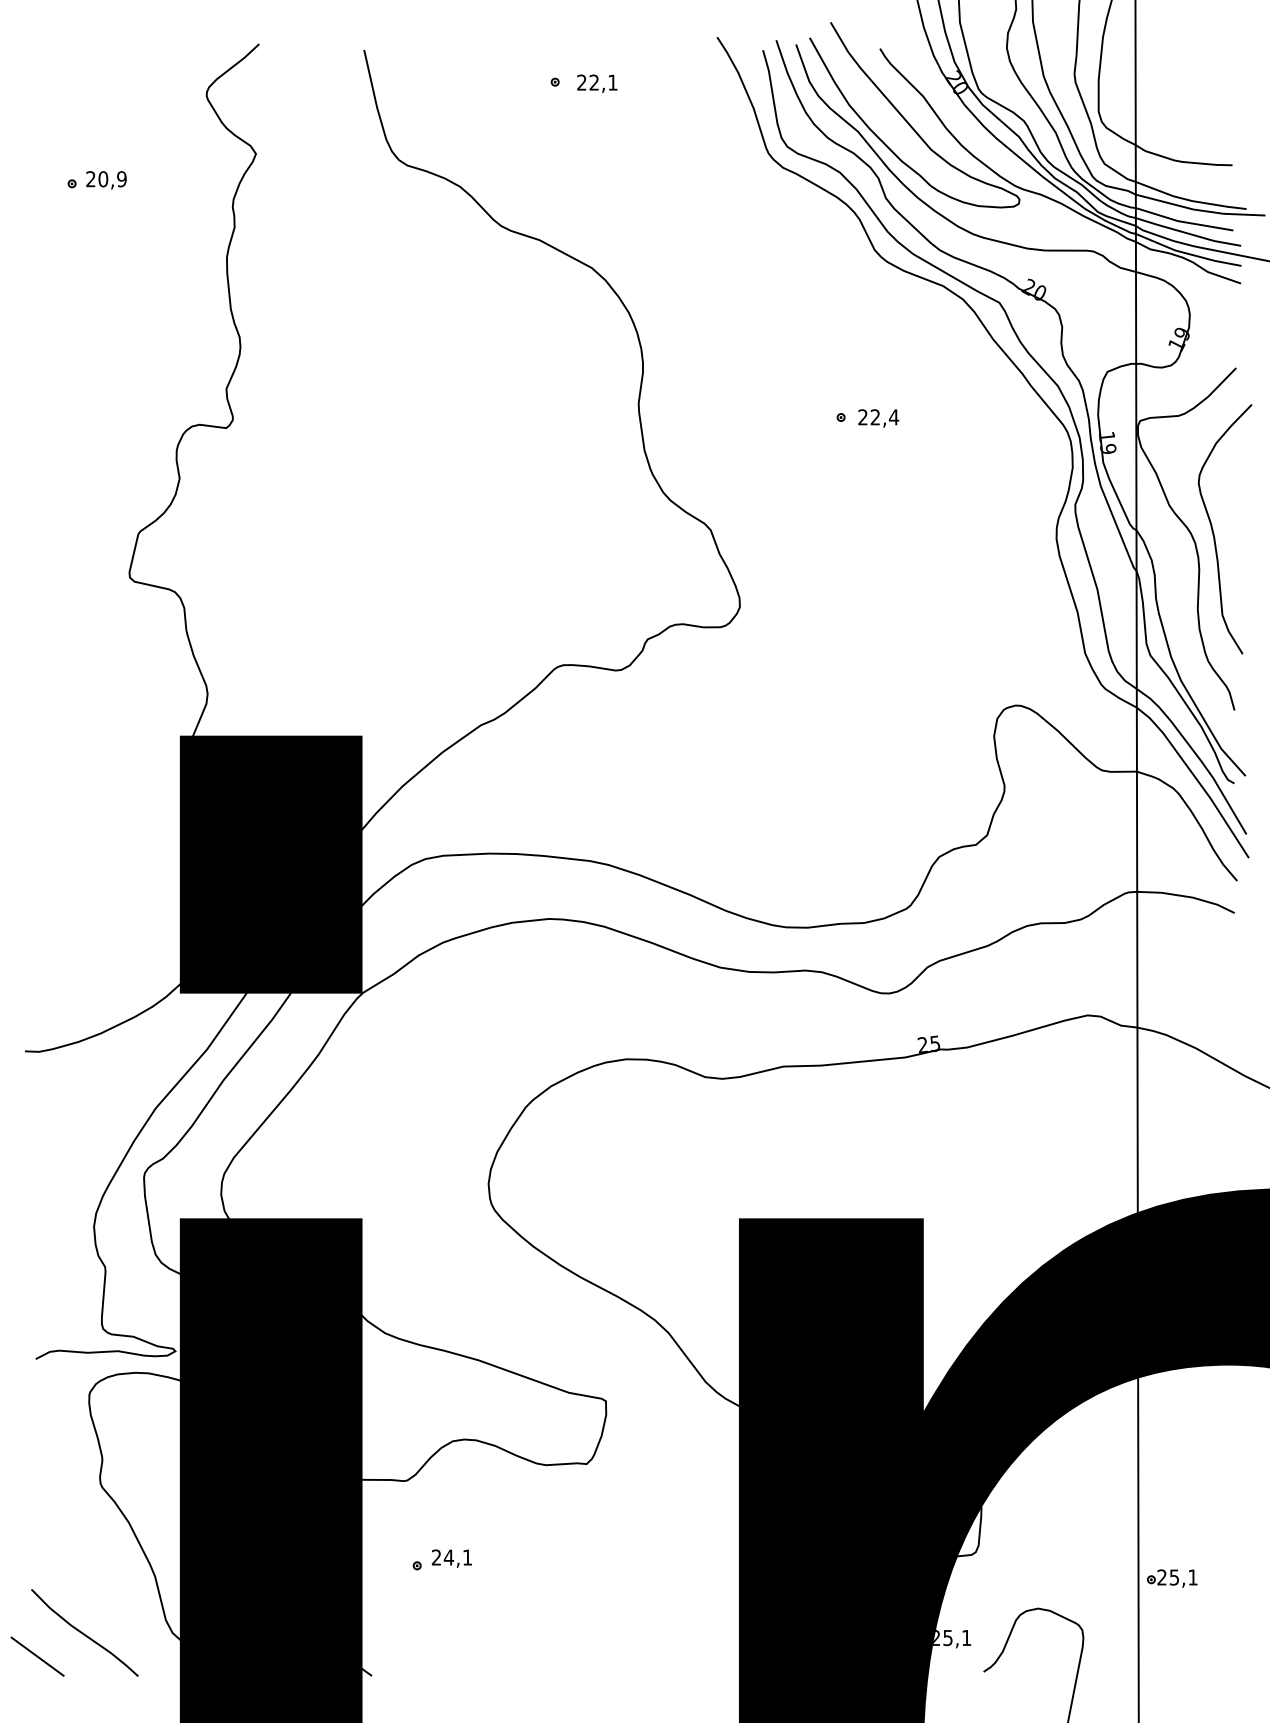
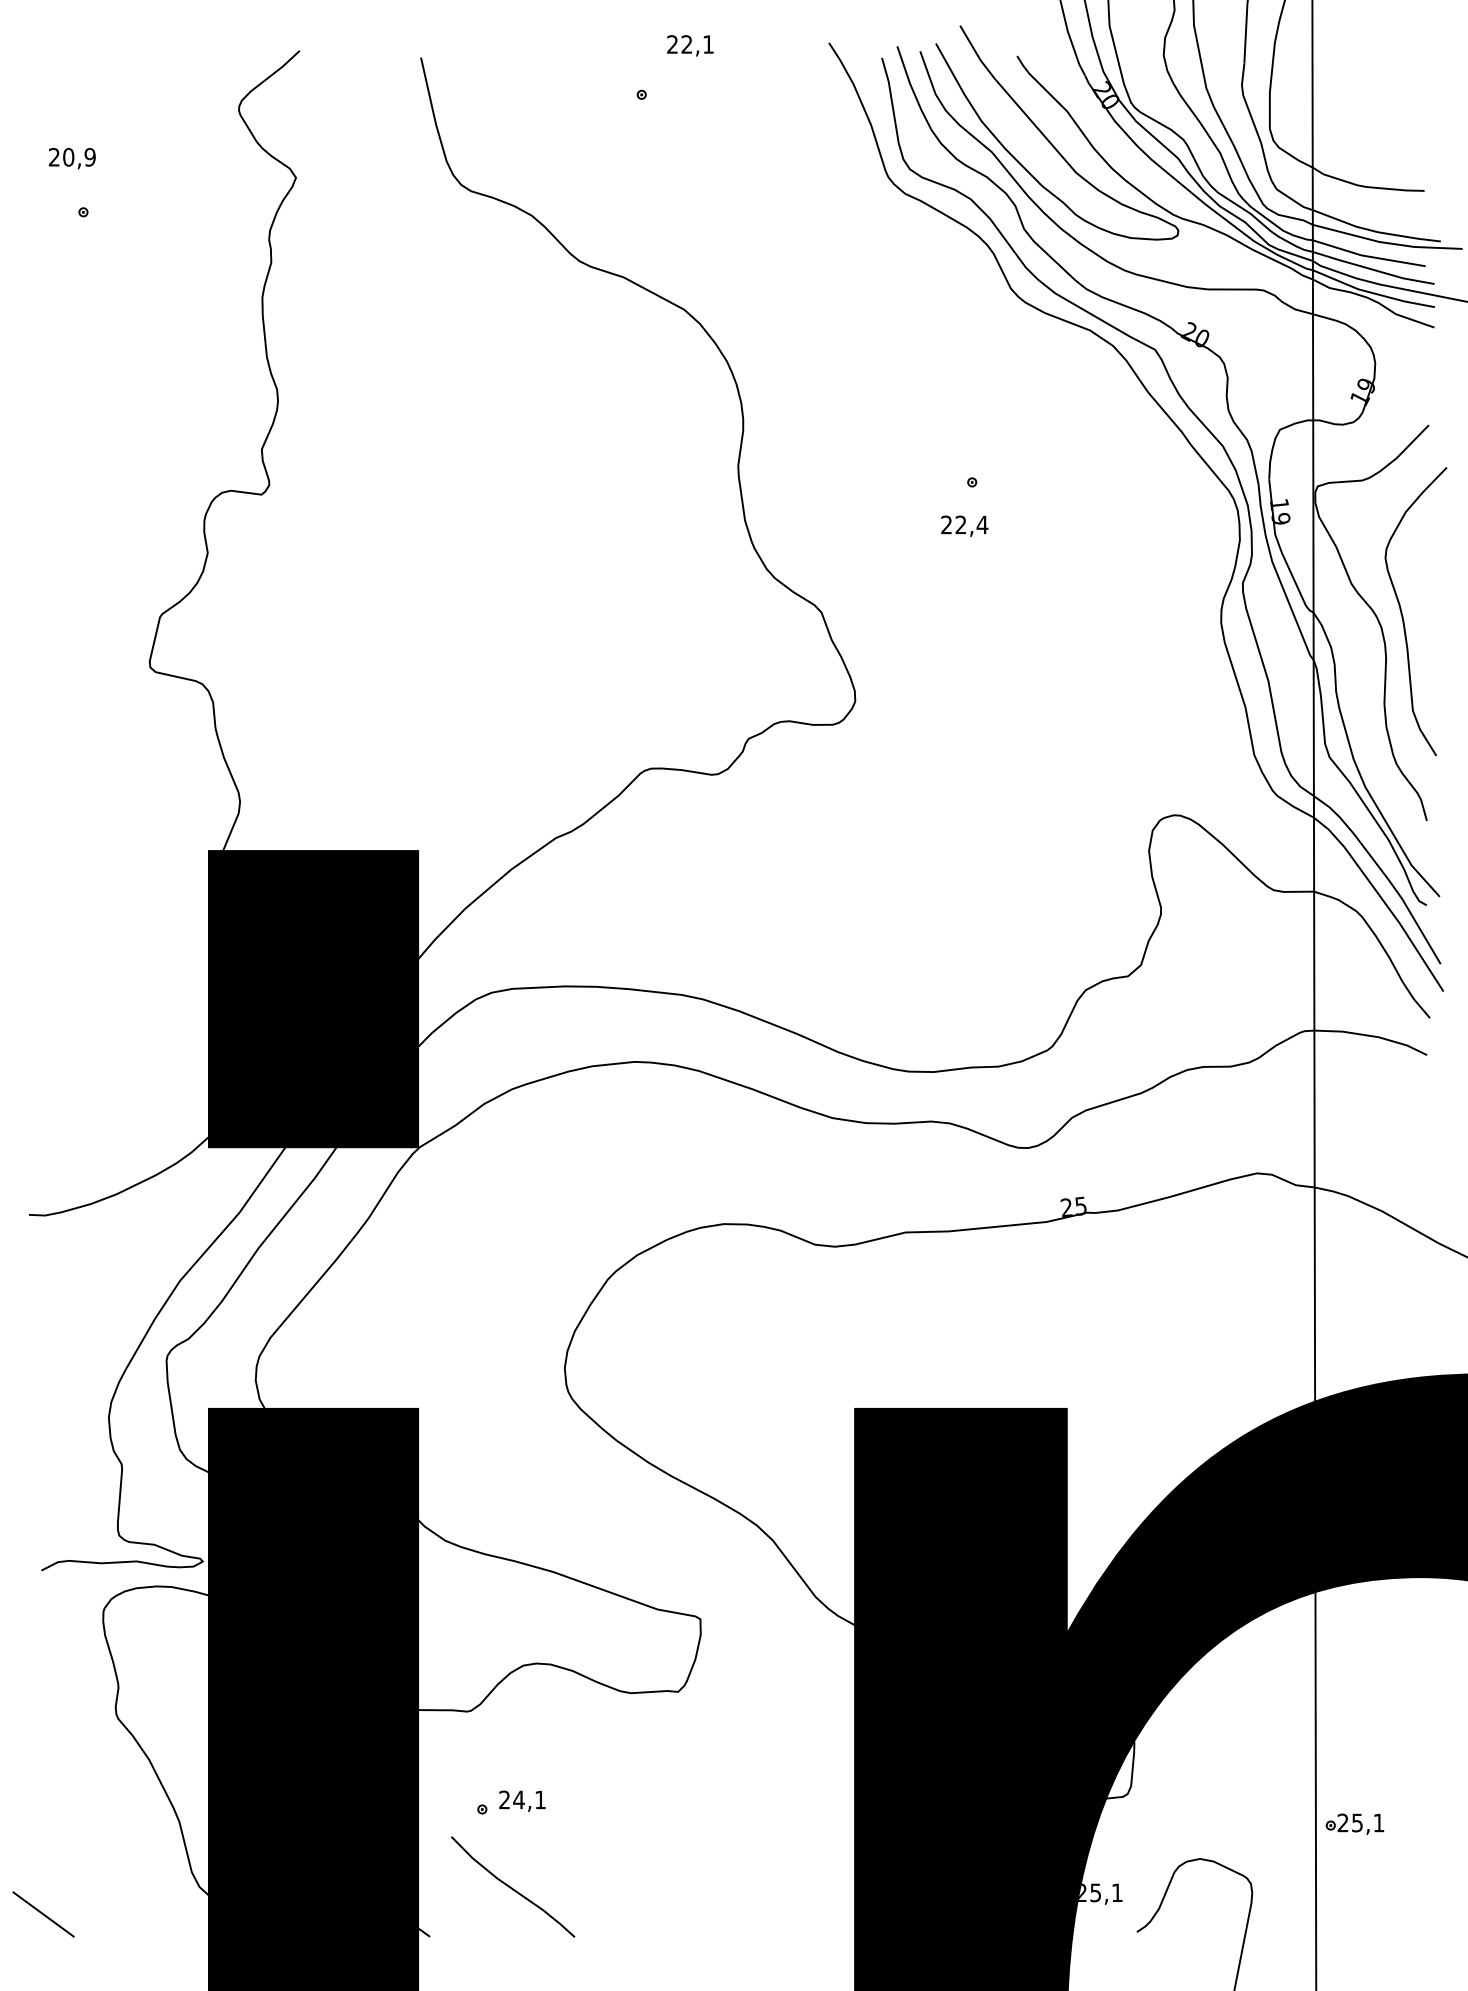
text: (597, 83) -> (690, 45), moved
text: (106, 180) -> (72, 158), moved
text: (878, 418) -> (964, 526), moved
curve: (83, 1632) -> (511, 1886), moved

